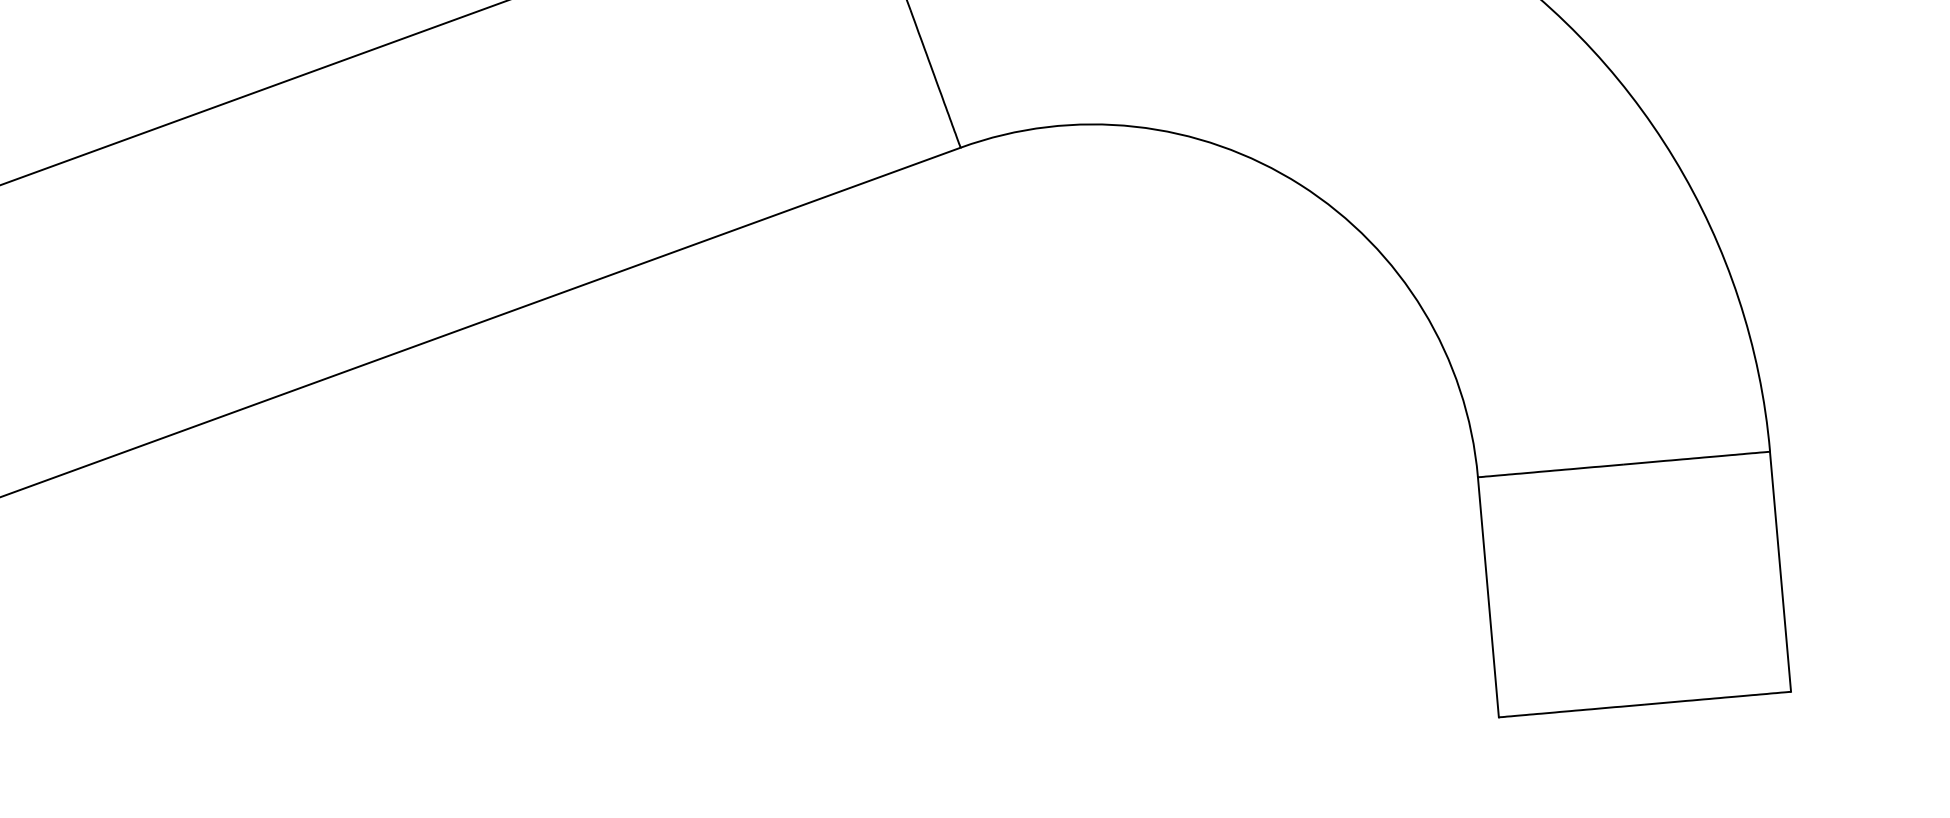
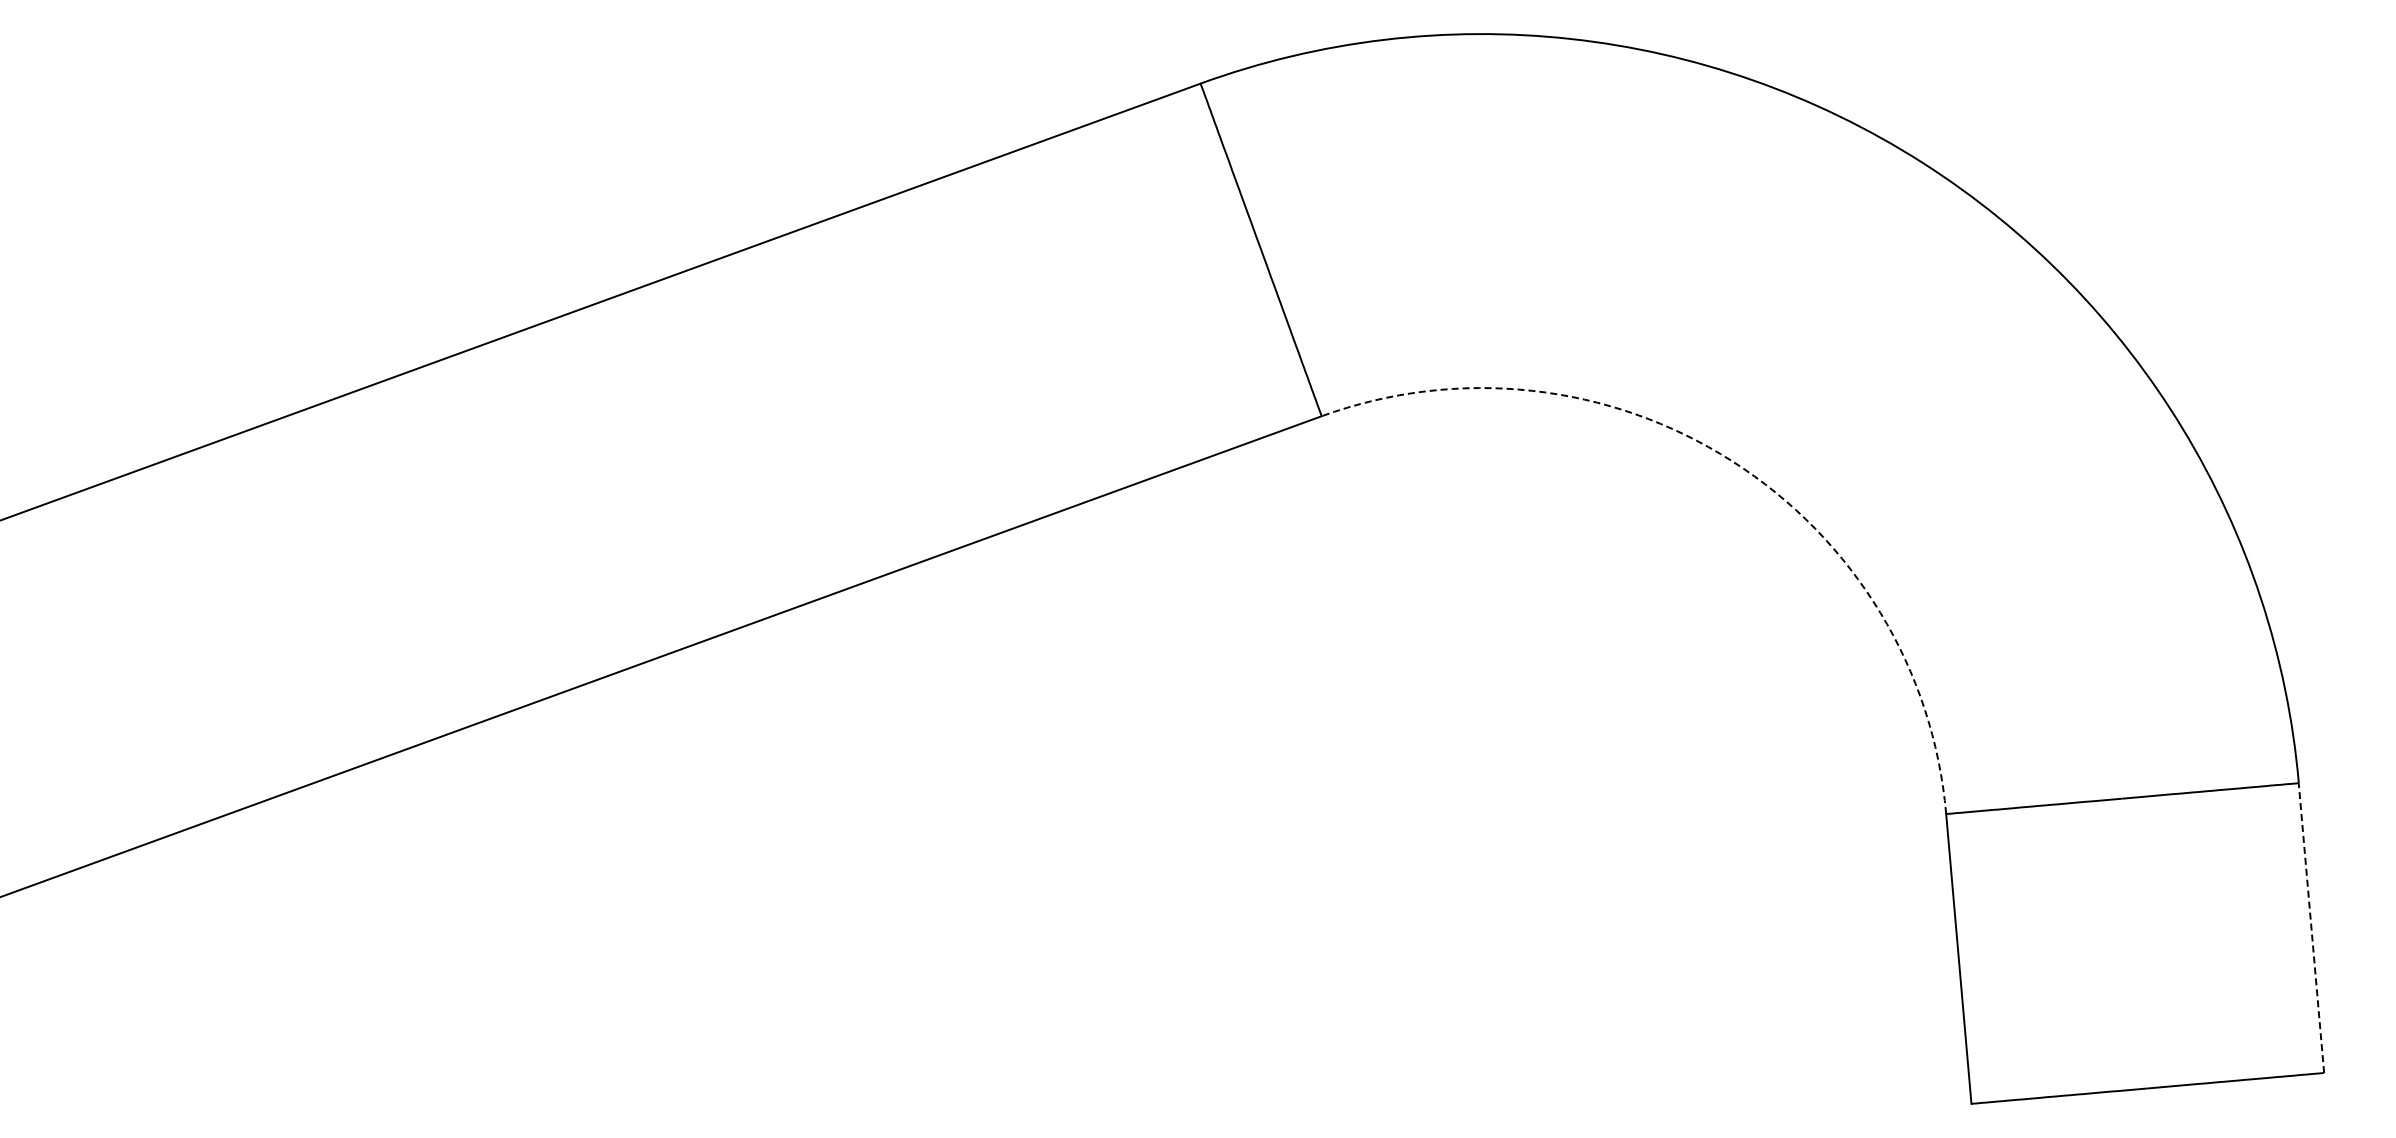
arc: (1300, 185) -> (1732, 461), solid -> dashed
line: (1780, 571) -> (2311, 927), solid -> dashed

